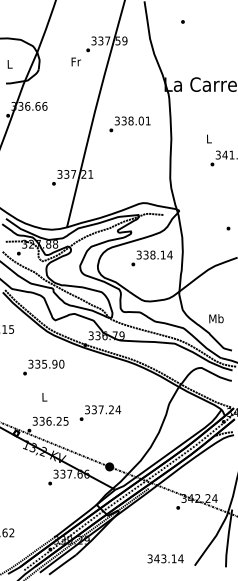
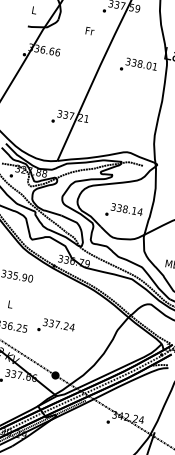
text: (75, 61) -> (89, 30), moved
text: (129, 124) -> (138, 66), moved
text: (151, 258) -> (123, 212), moved

